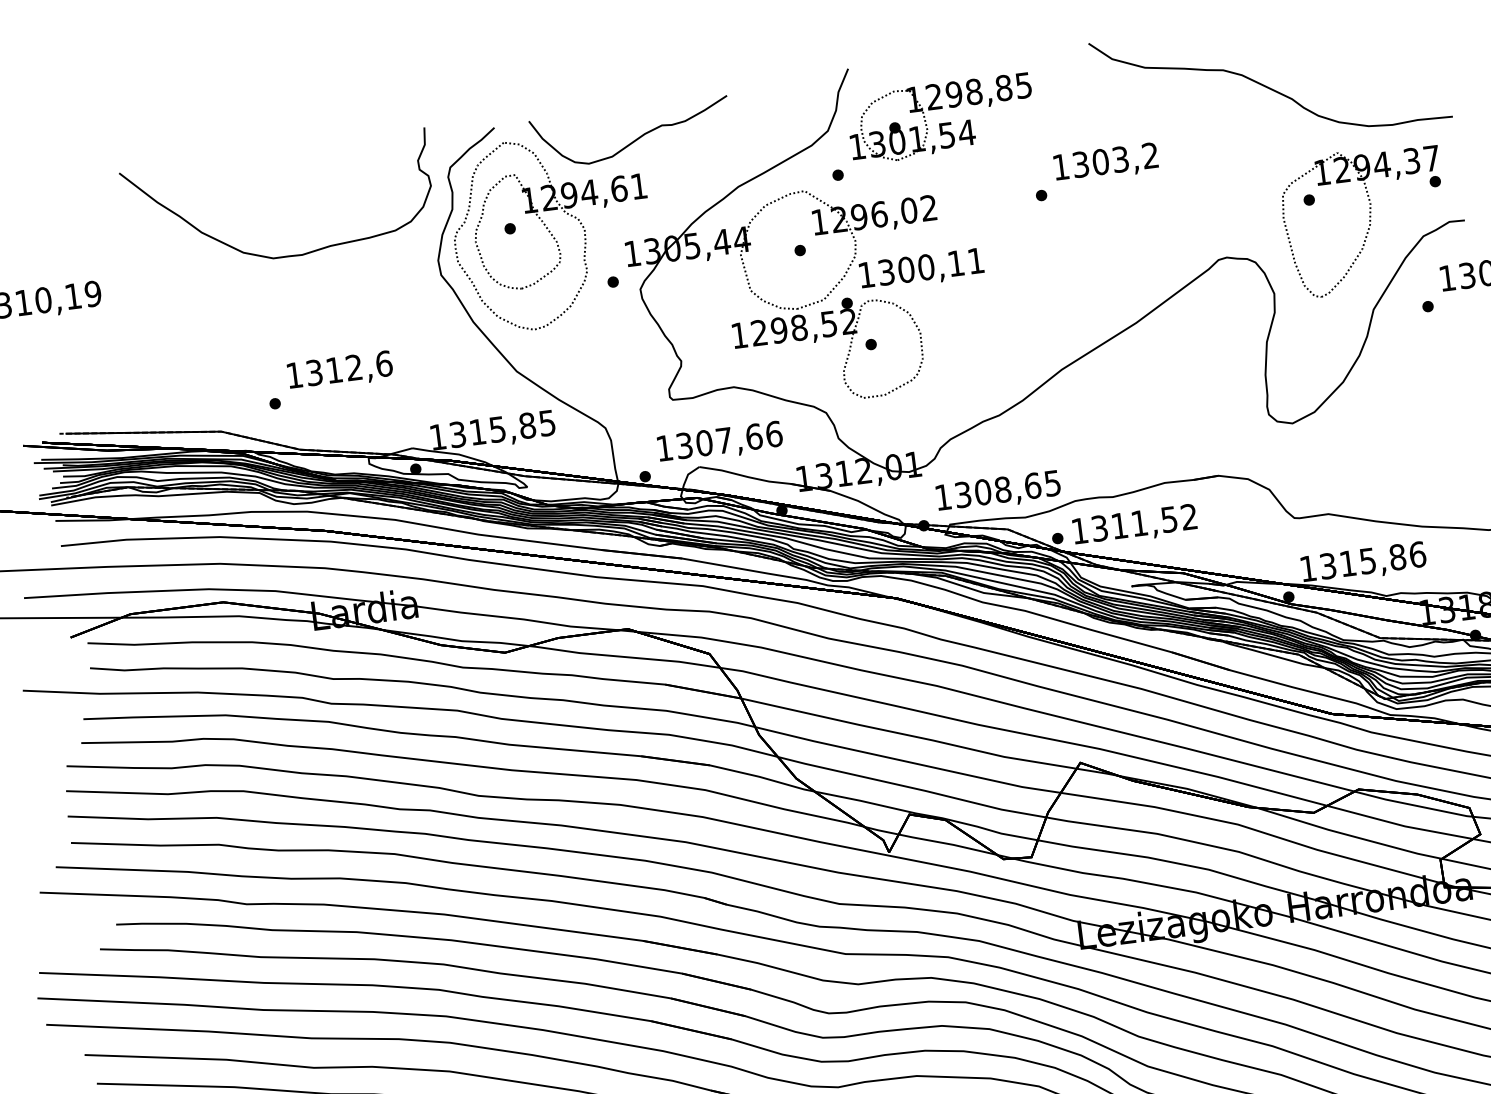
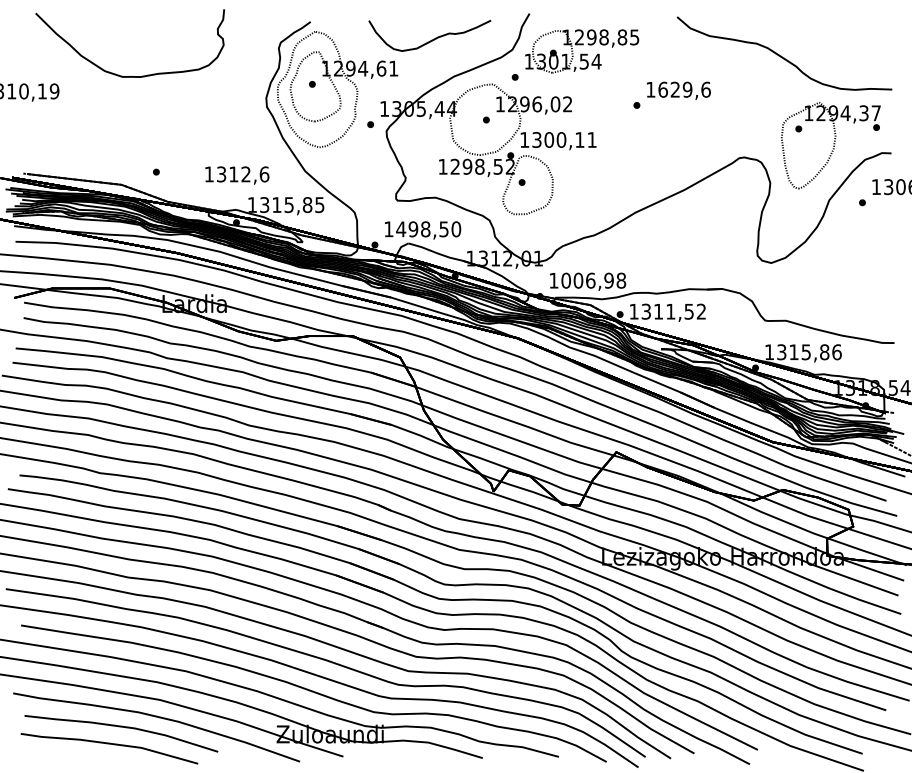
curve: (634, 138) -> (431, 39), moved
text: (1115, 159) -> (684, 89), 1303,2 -> 1629,6
curve: (266, 255) -> (118, 74), moved
text: (340, 371) -> (237, 175), moved
text: (728, 440) -> (428, 229), 1307,66 -> 1498,50
text: (1007, 488) -> (593, 280), 1308,65 -> 1006,98

